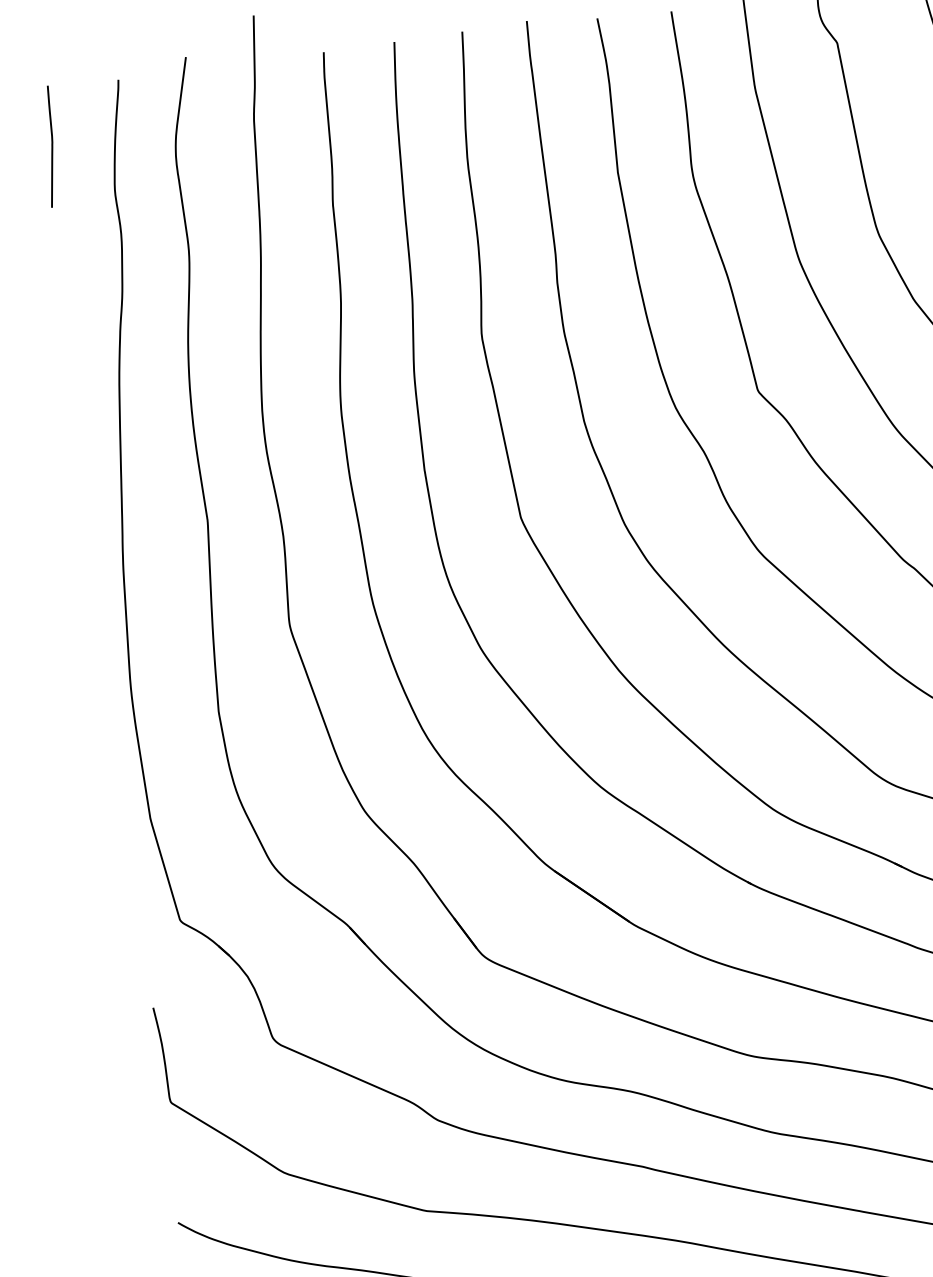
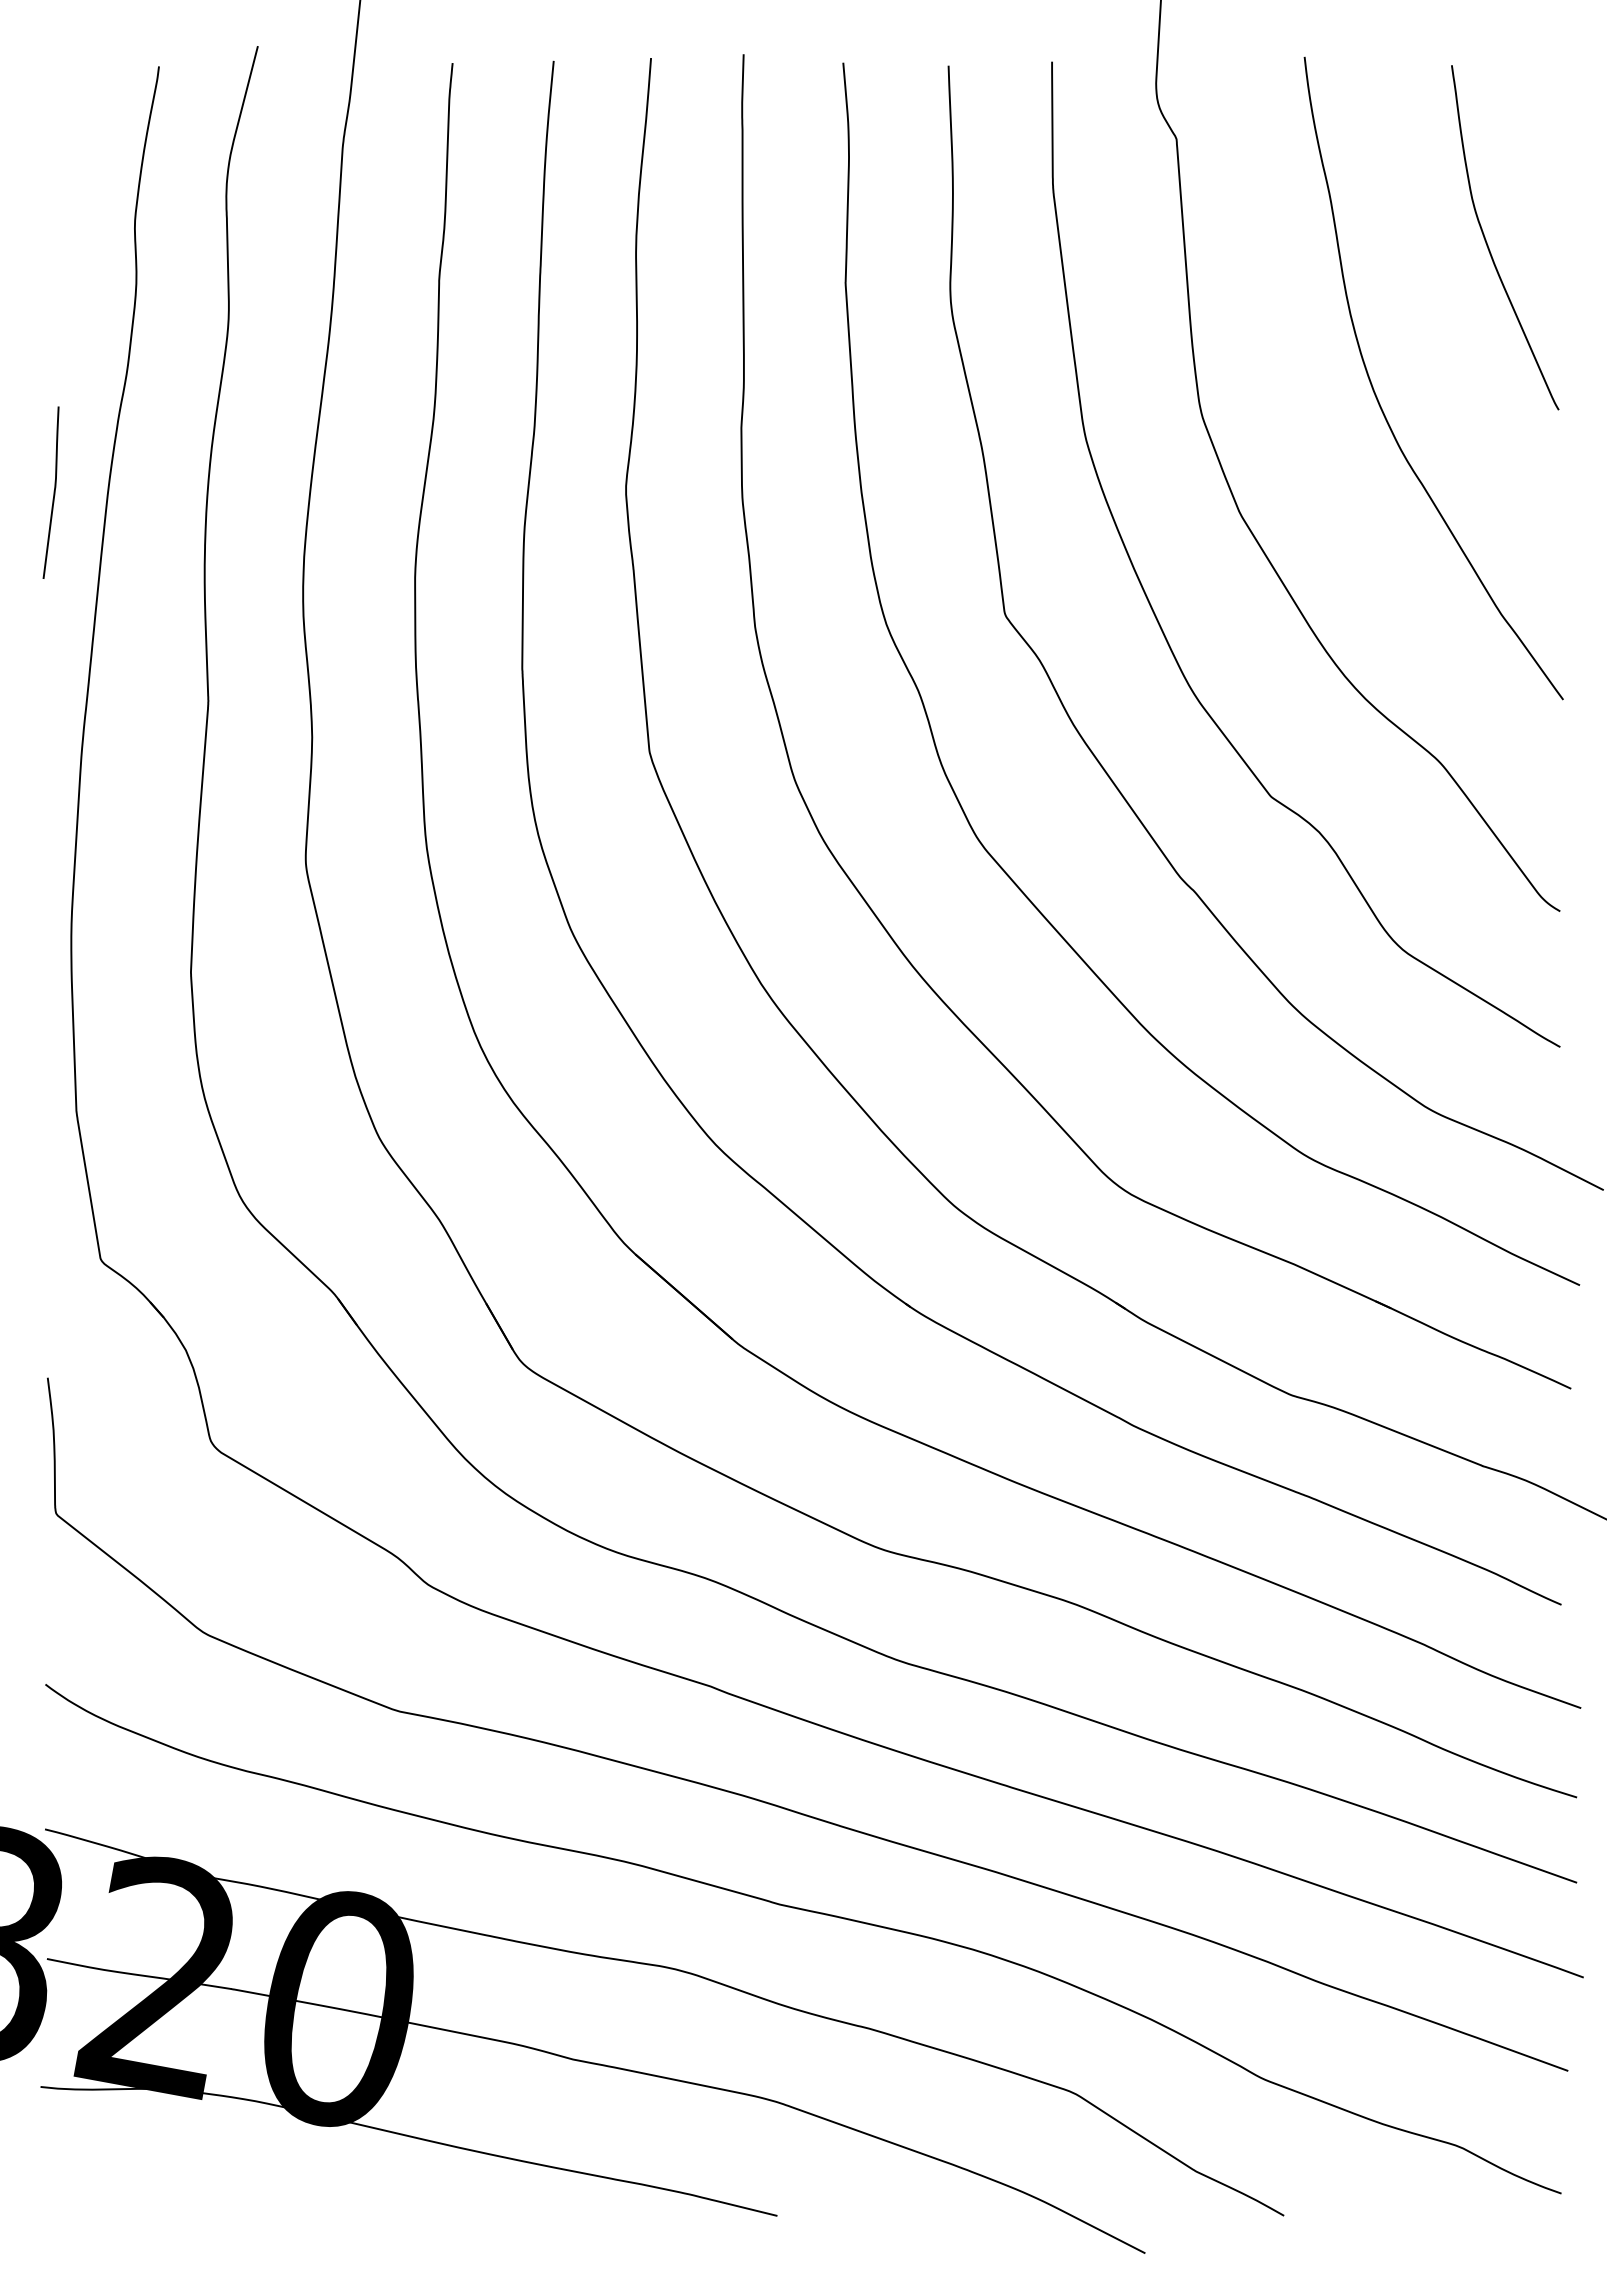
curve: (51, 146) -> (53, 492), moved

